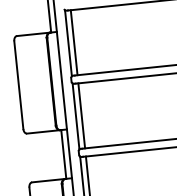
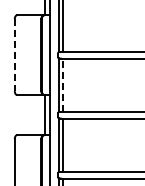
line: (18, 85) -> (14, 55), solid -> dashed
line: (82, 116) -> (63, 85), solid -> dashed

